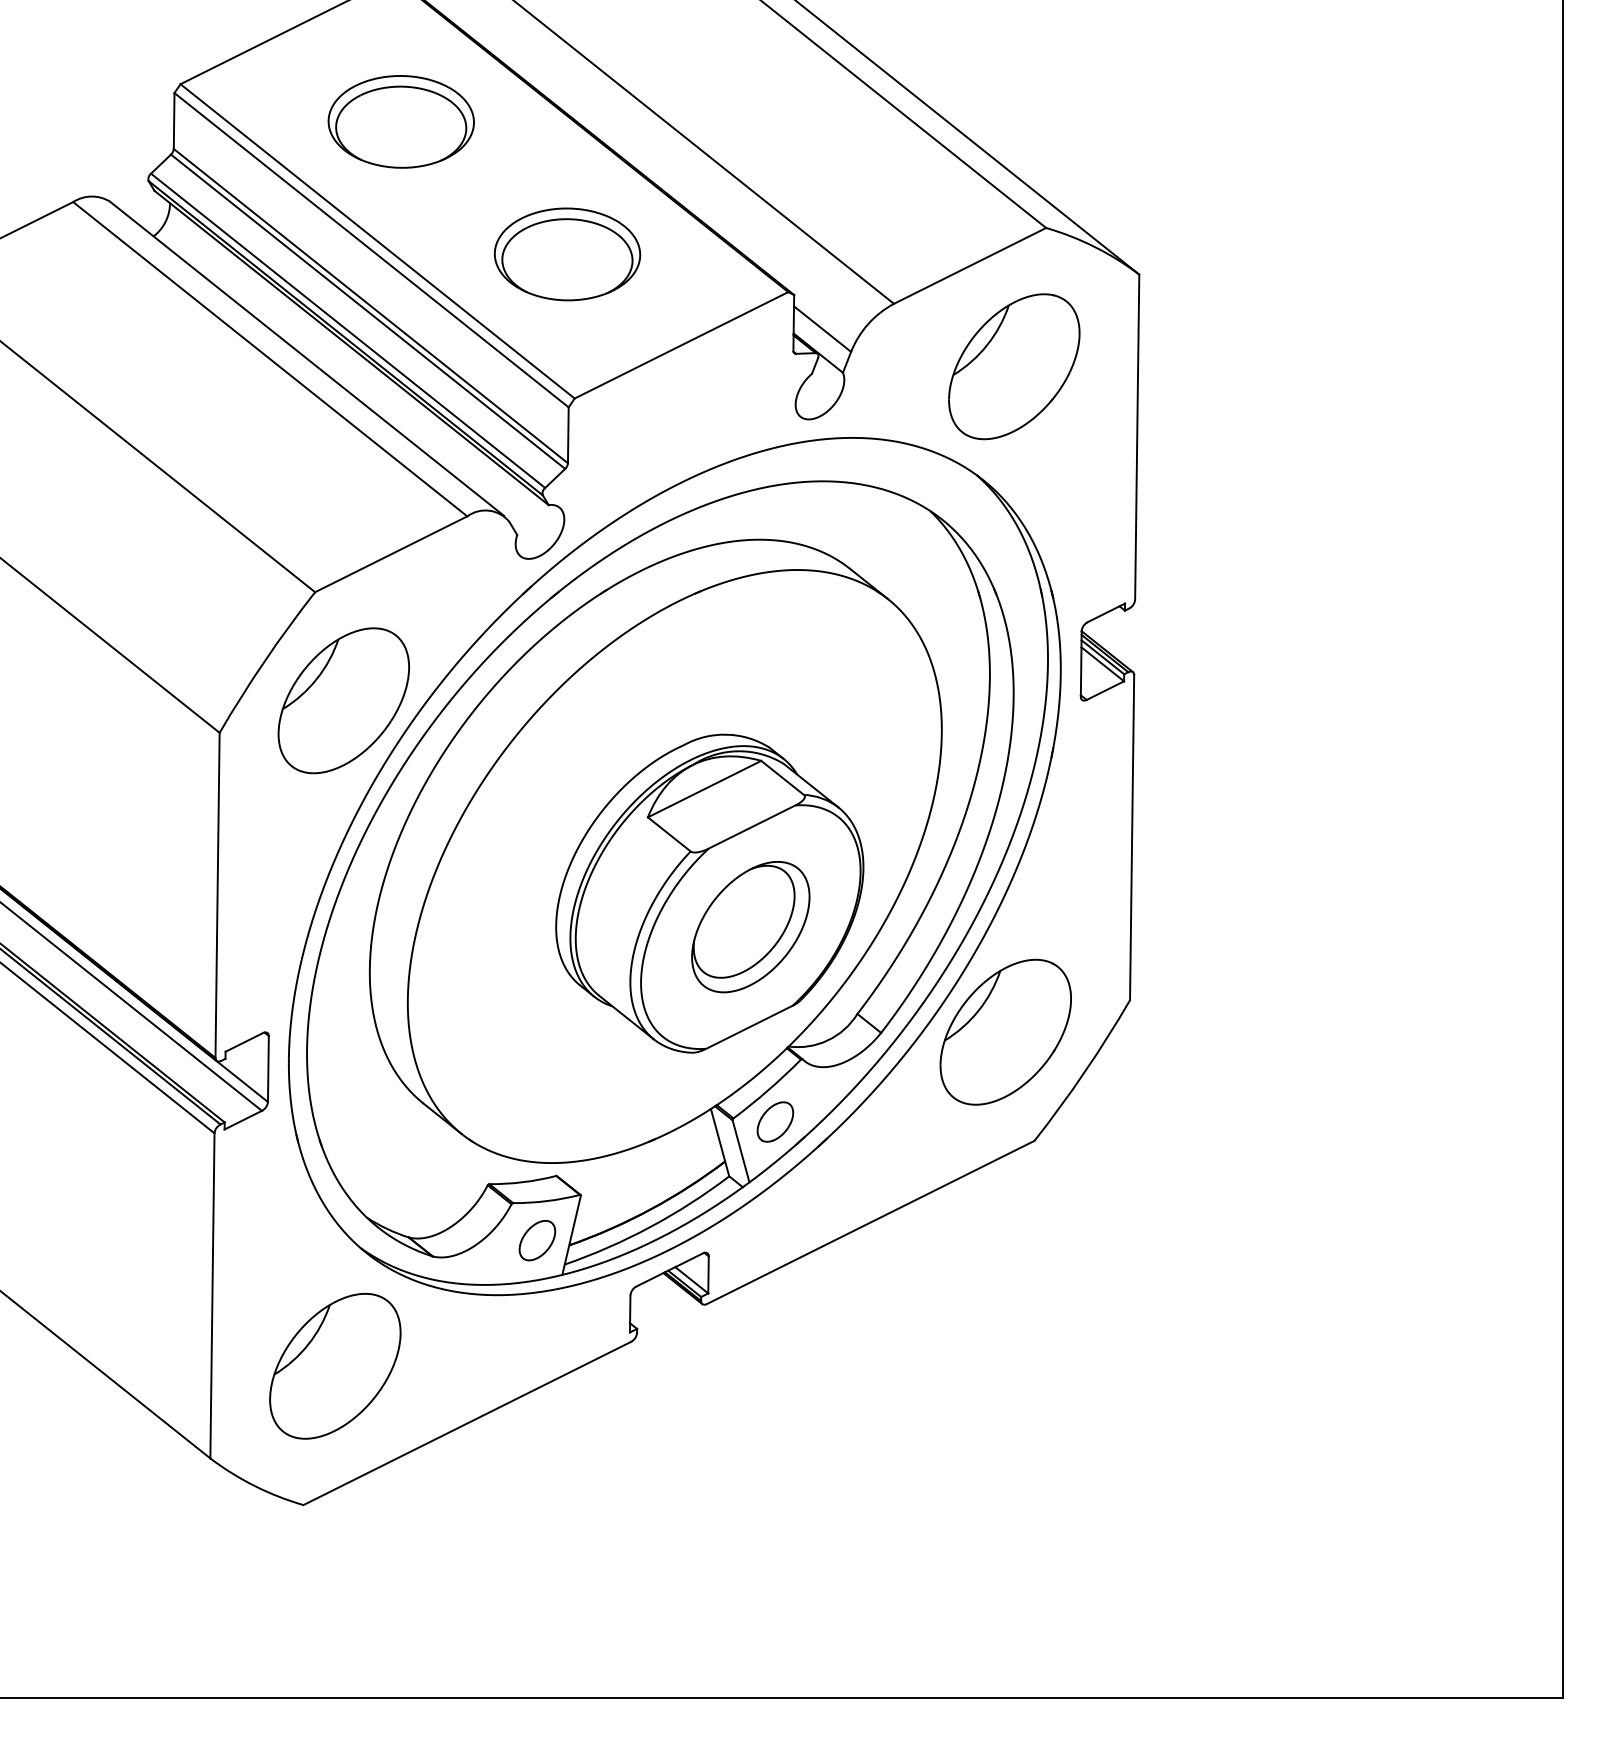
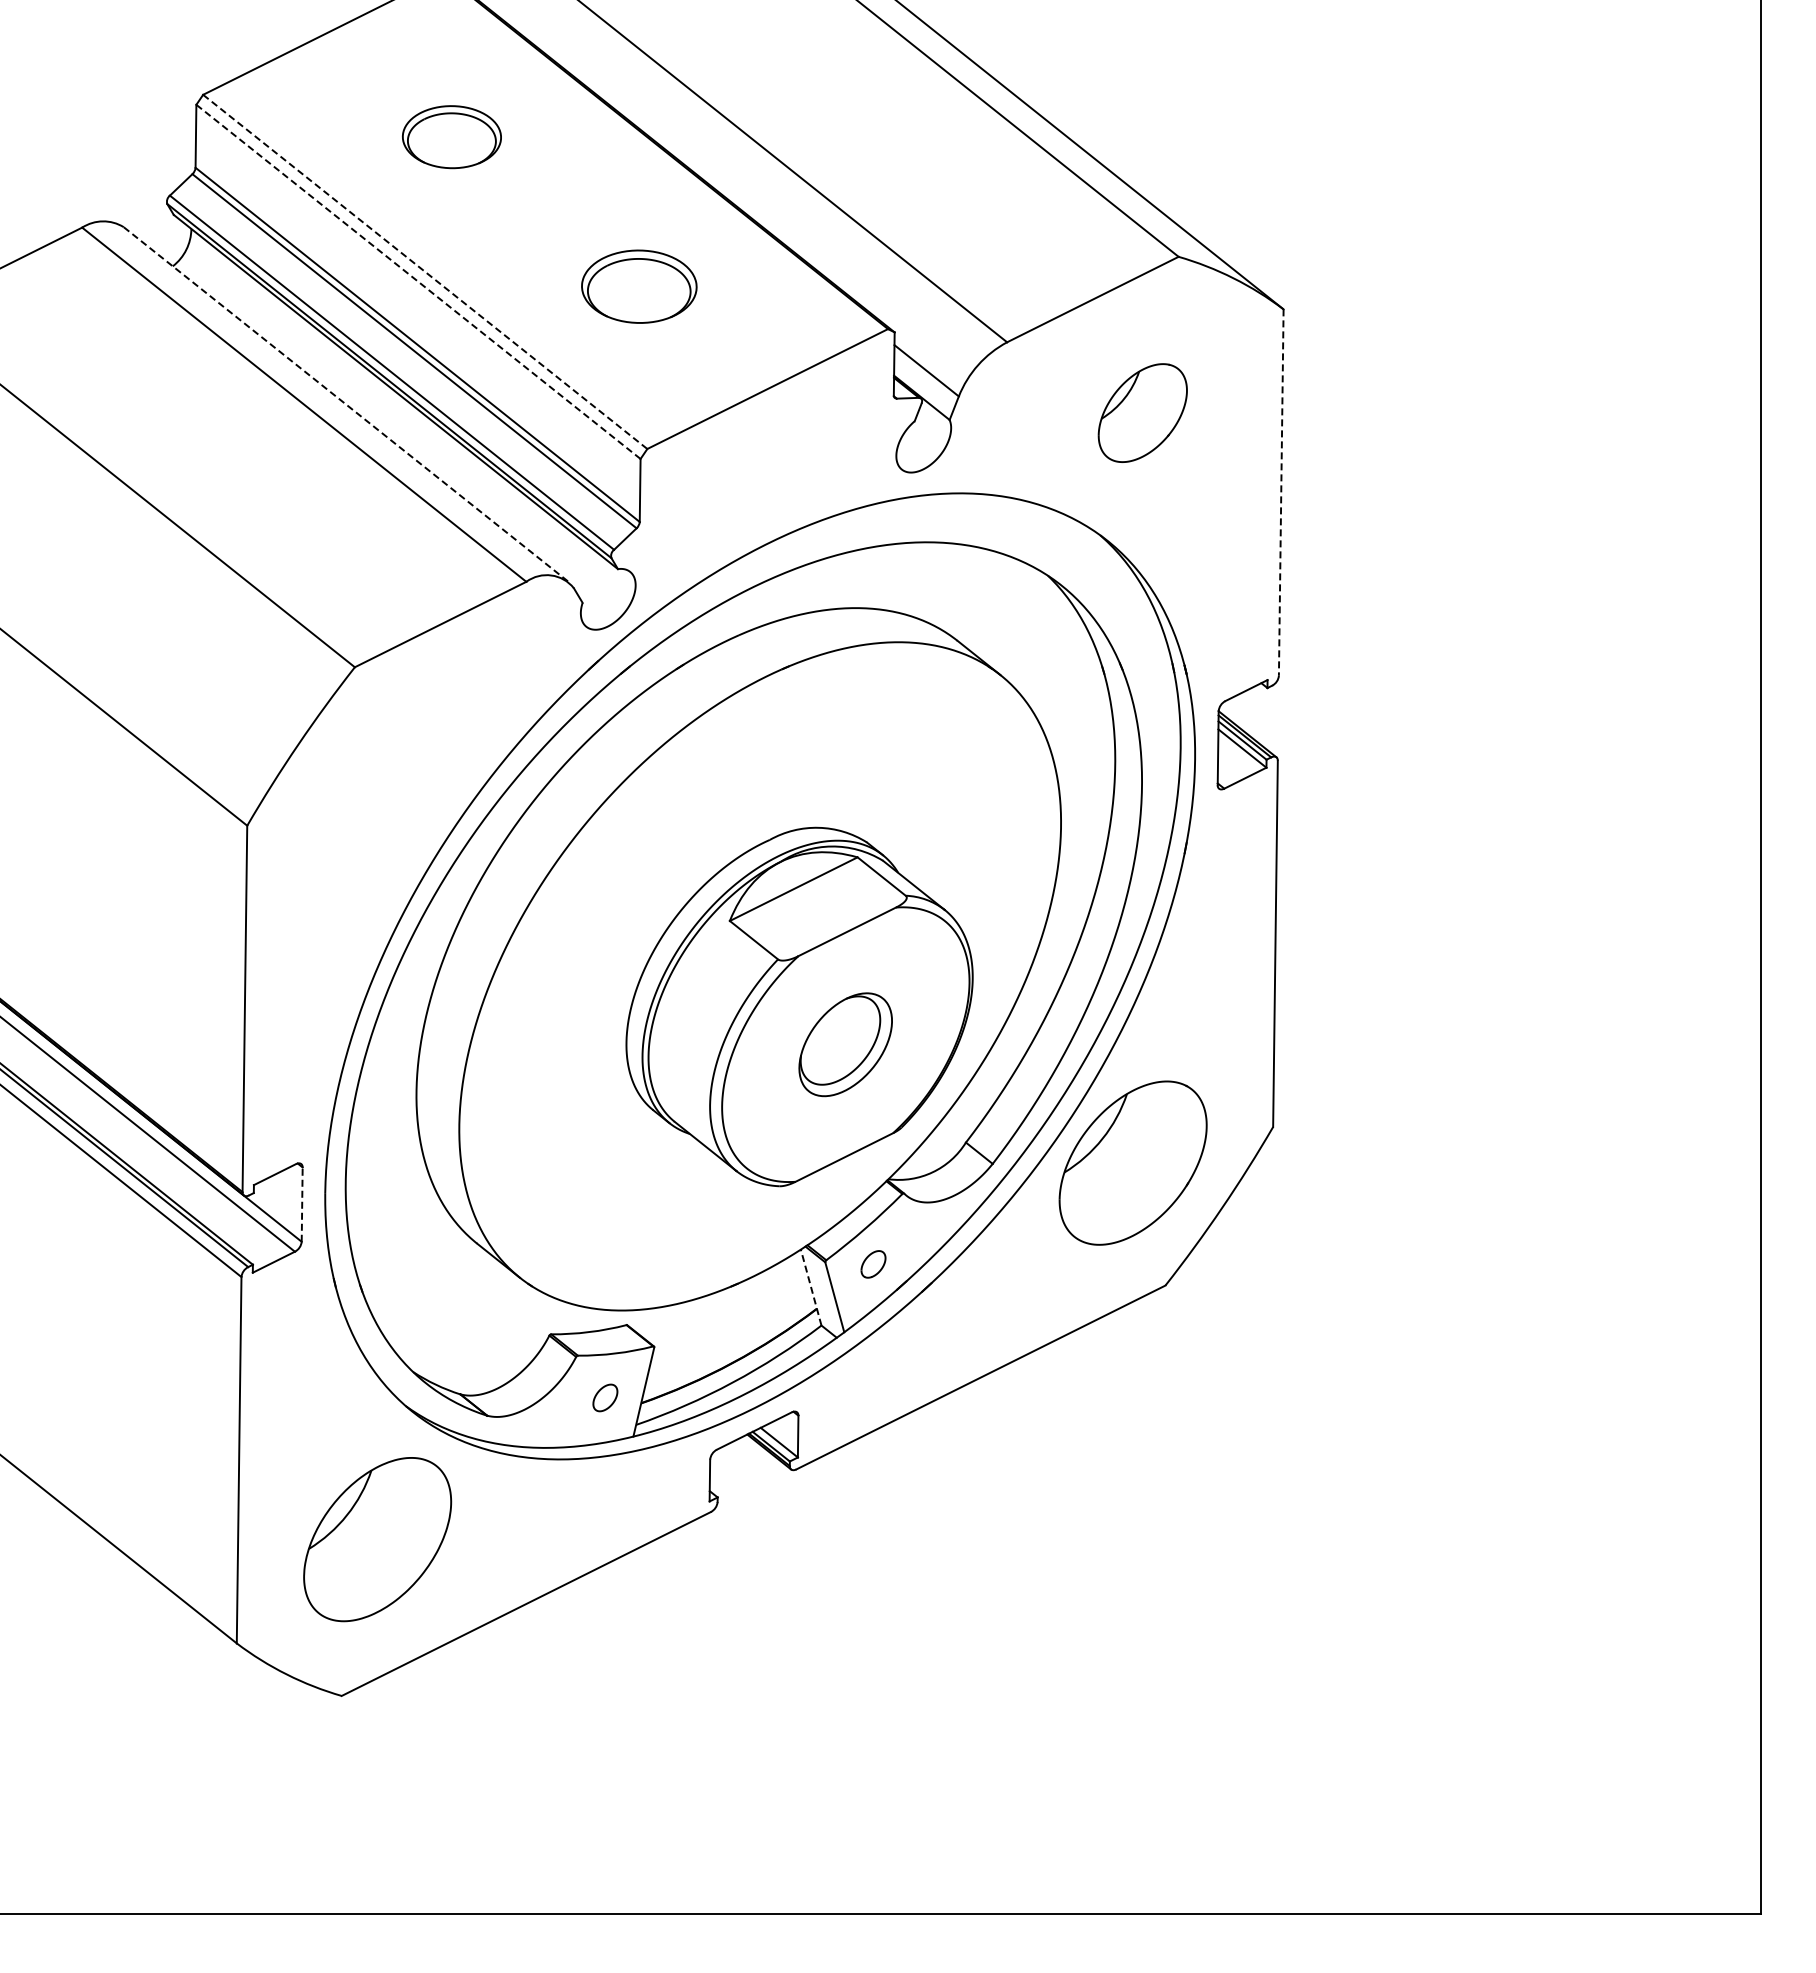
part: (400, 121) -> (451, 136), size x0.6
line: (377, 241) -> (425, 272), solid -> dashed
line: (371, 249) -> (418, 281), solid -> dashed
part: (567, 254) -> (639, 286), size x0.7
line: (306, 358) -> (345, 403), solid -> dashed
part: (1014, 366) -> (1142, 412), size x0.6
line: (1137, 438) -> (1281, 493), solid -> dashed
part: (343, 700) -> (386, 789), removed
part: (750, 926) -> (845, 1044), size x0.7
line: (268, 1068) -> (302, 1204), solid -> dashed
part: (775, 1122) -> (873, 1264), size x0.6
line: (720, 1142) -> (811, 1287), solid -> dashed
part: (537, 1240) -> (605, 1397), size x0.6

